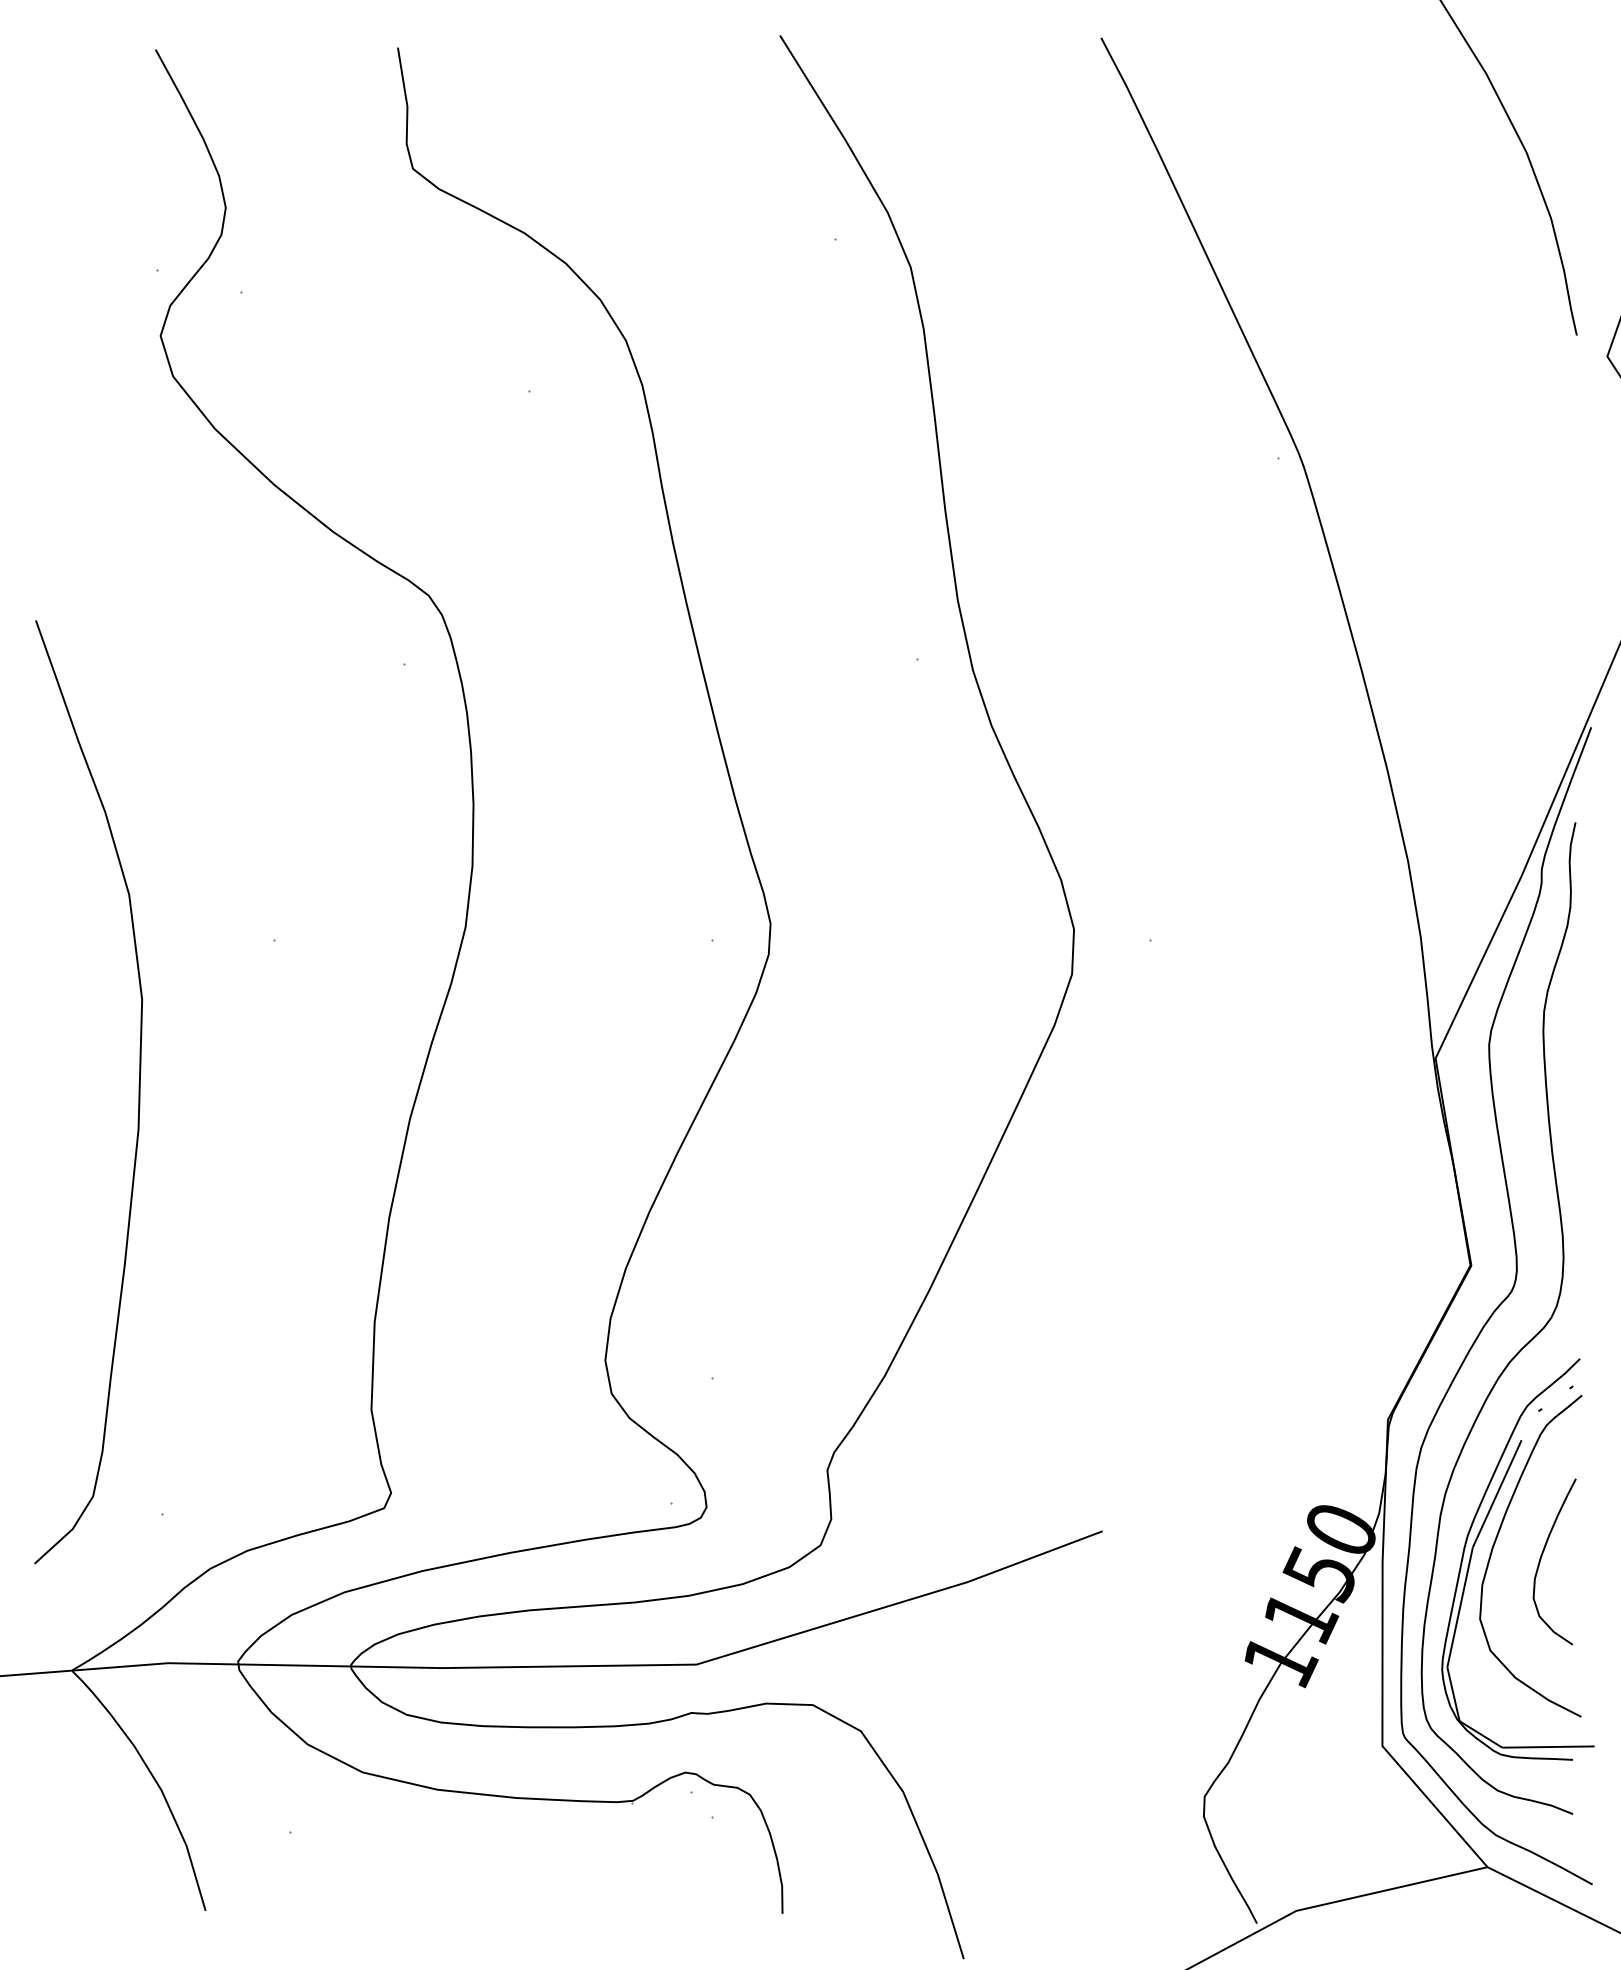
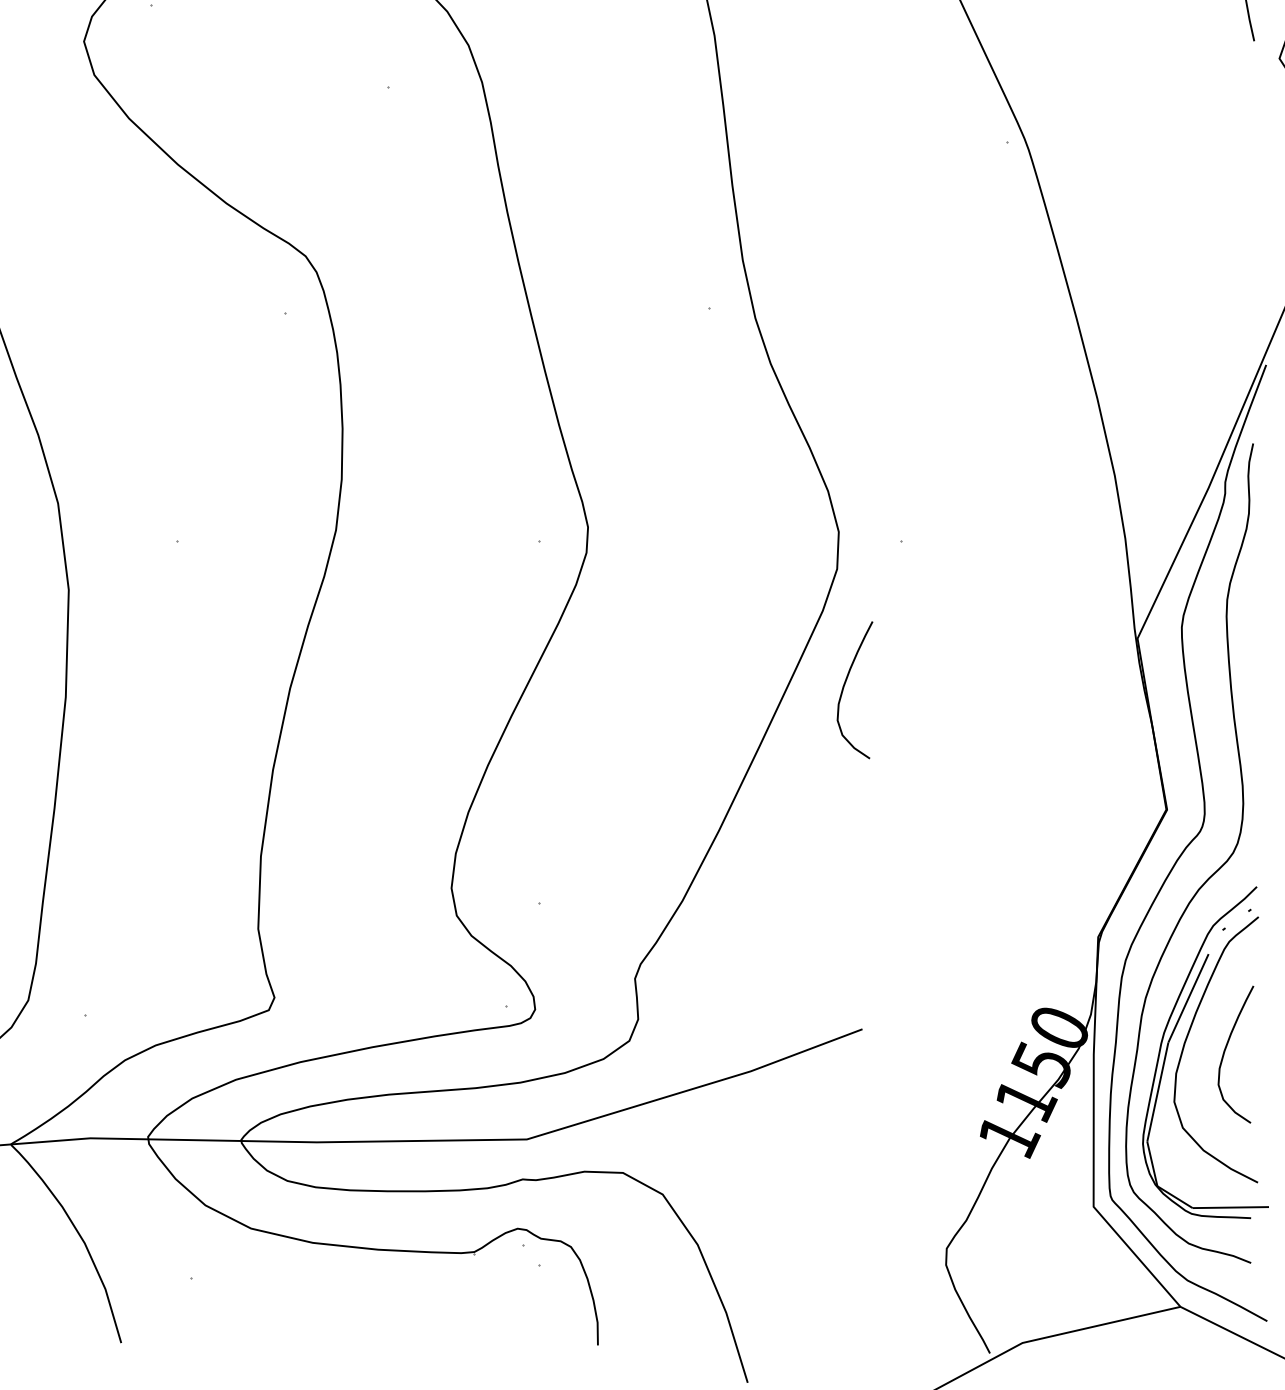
curve: (1081, 1115) -> (844, 685), added

